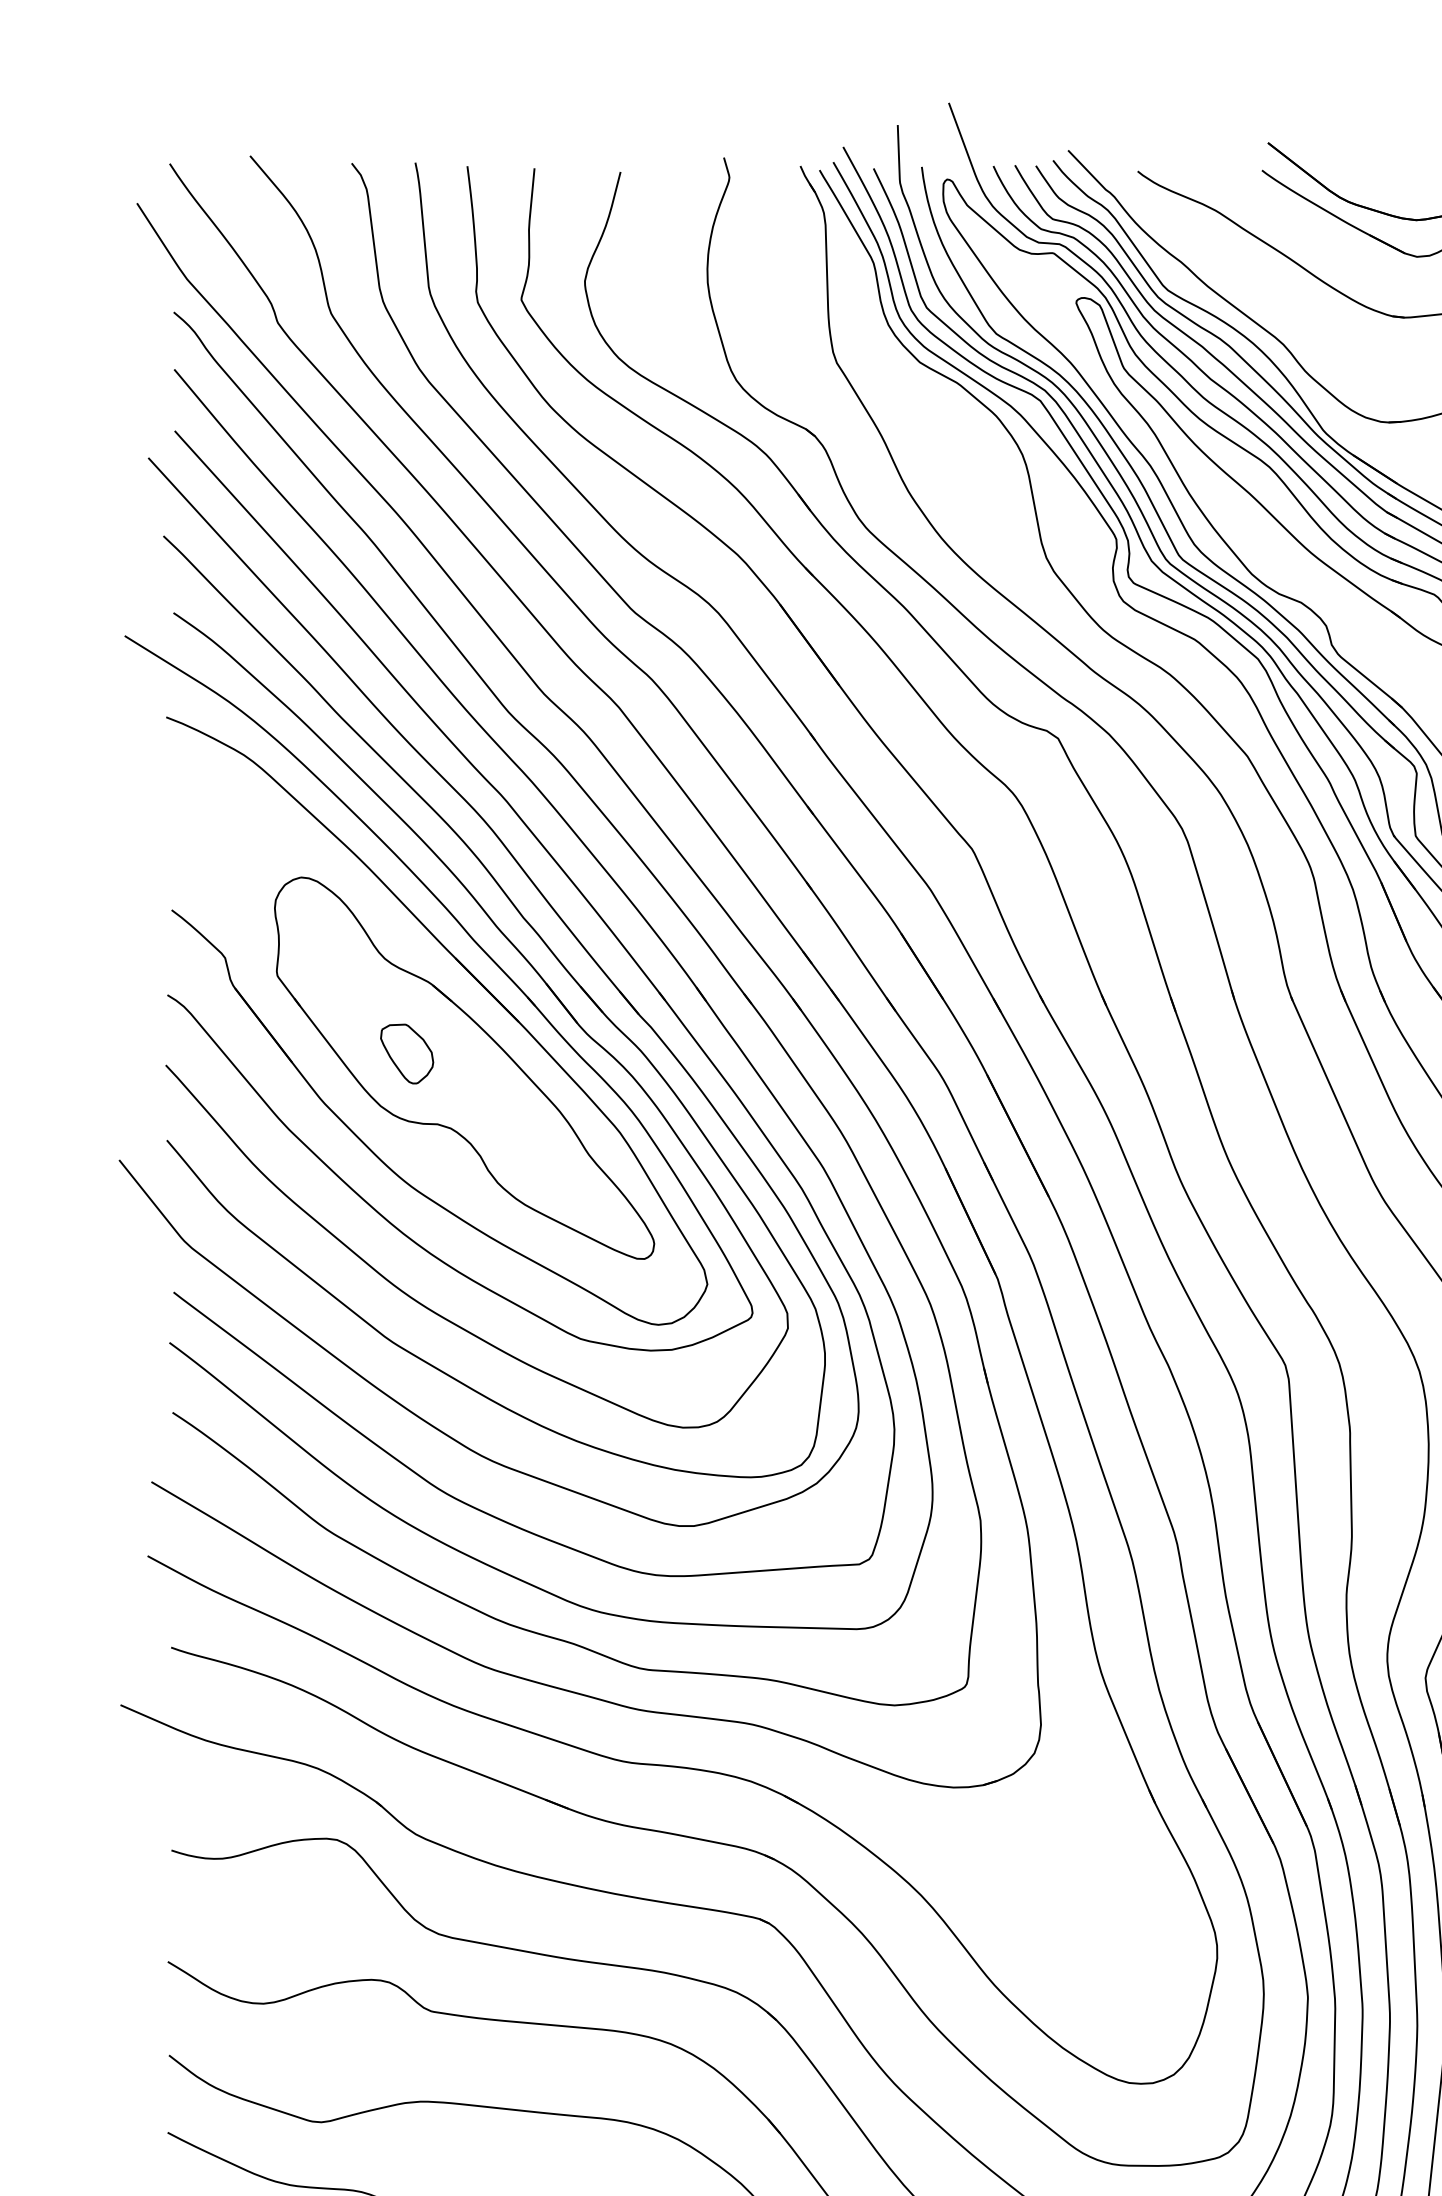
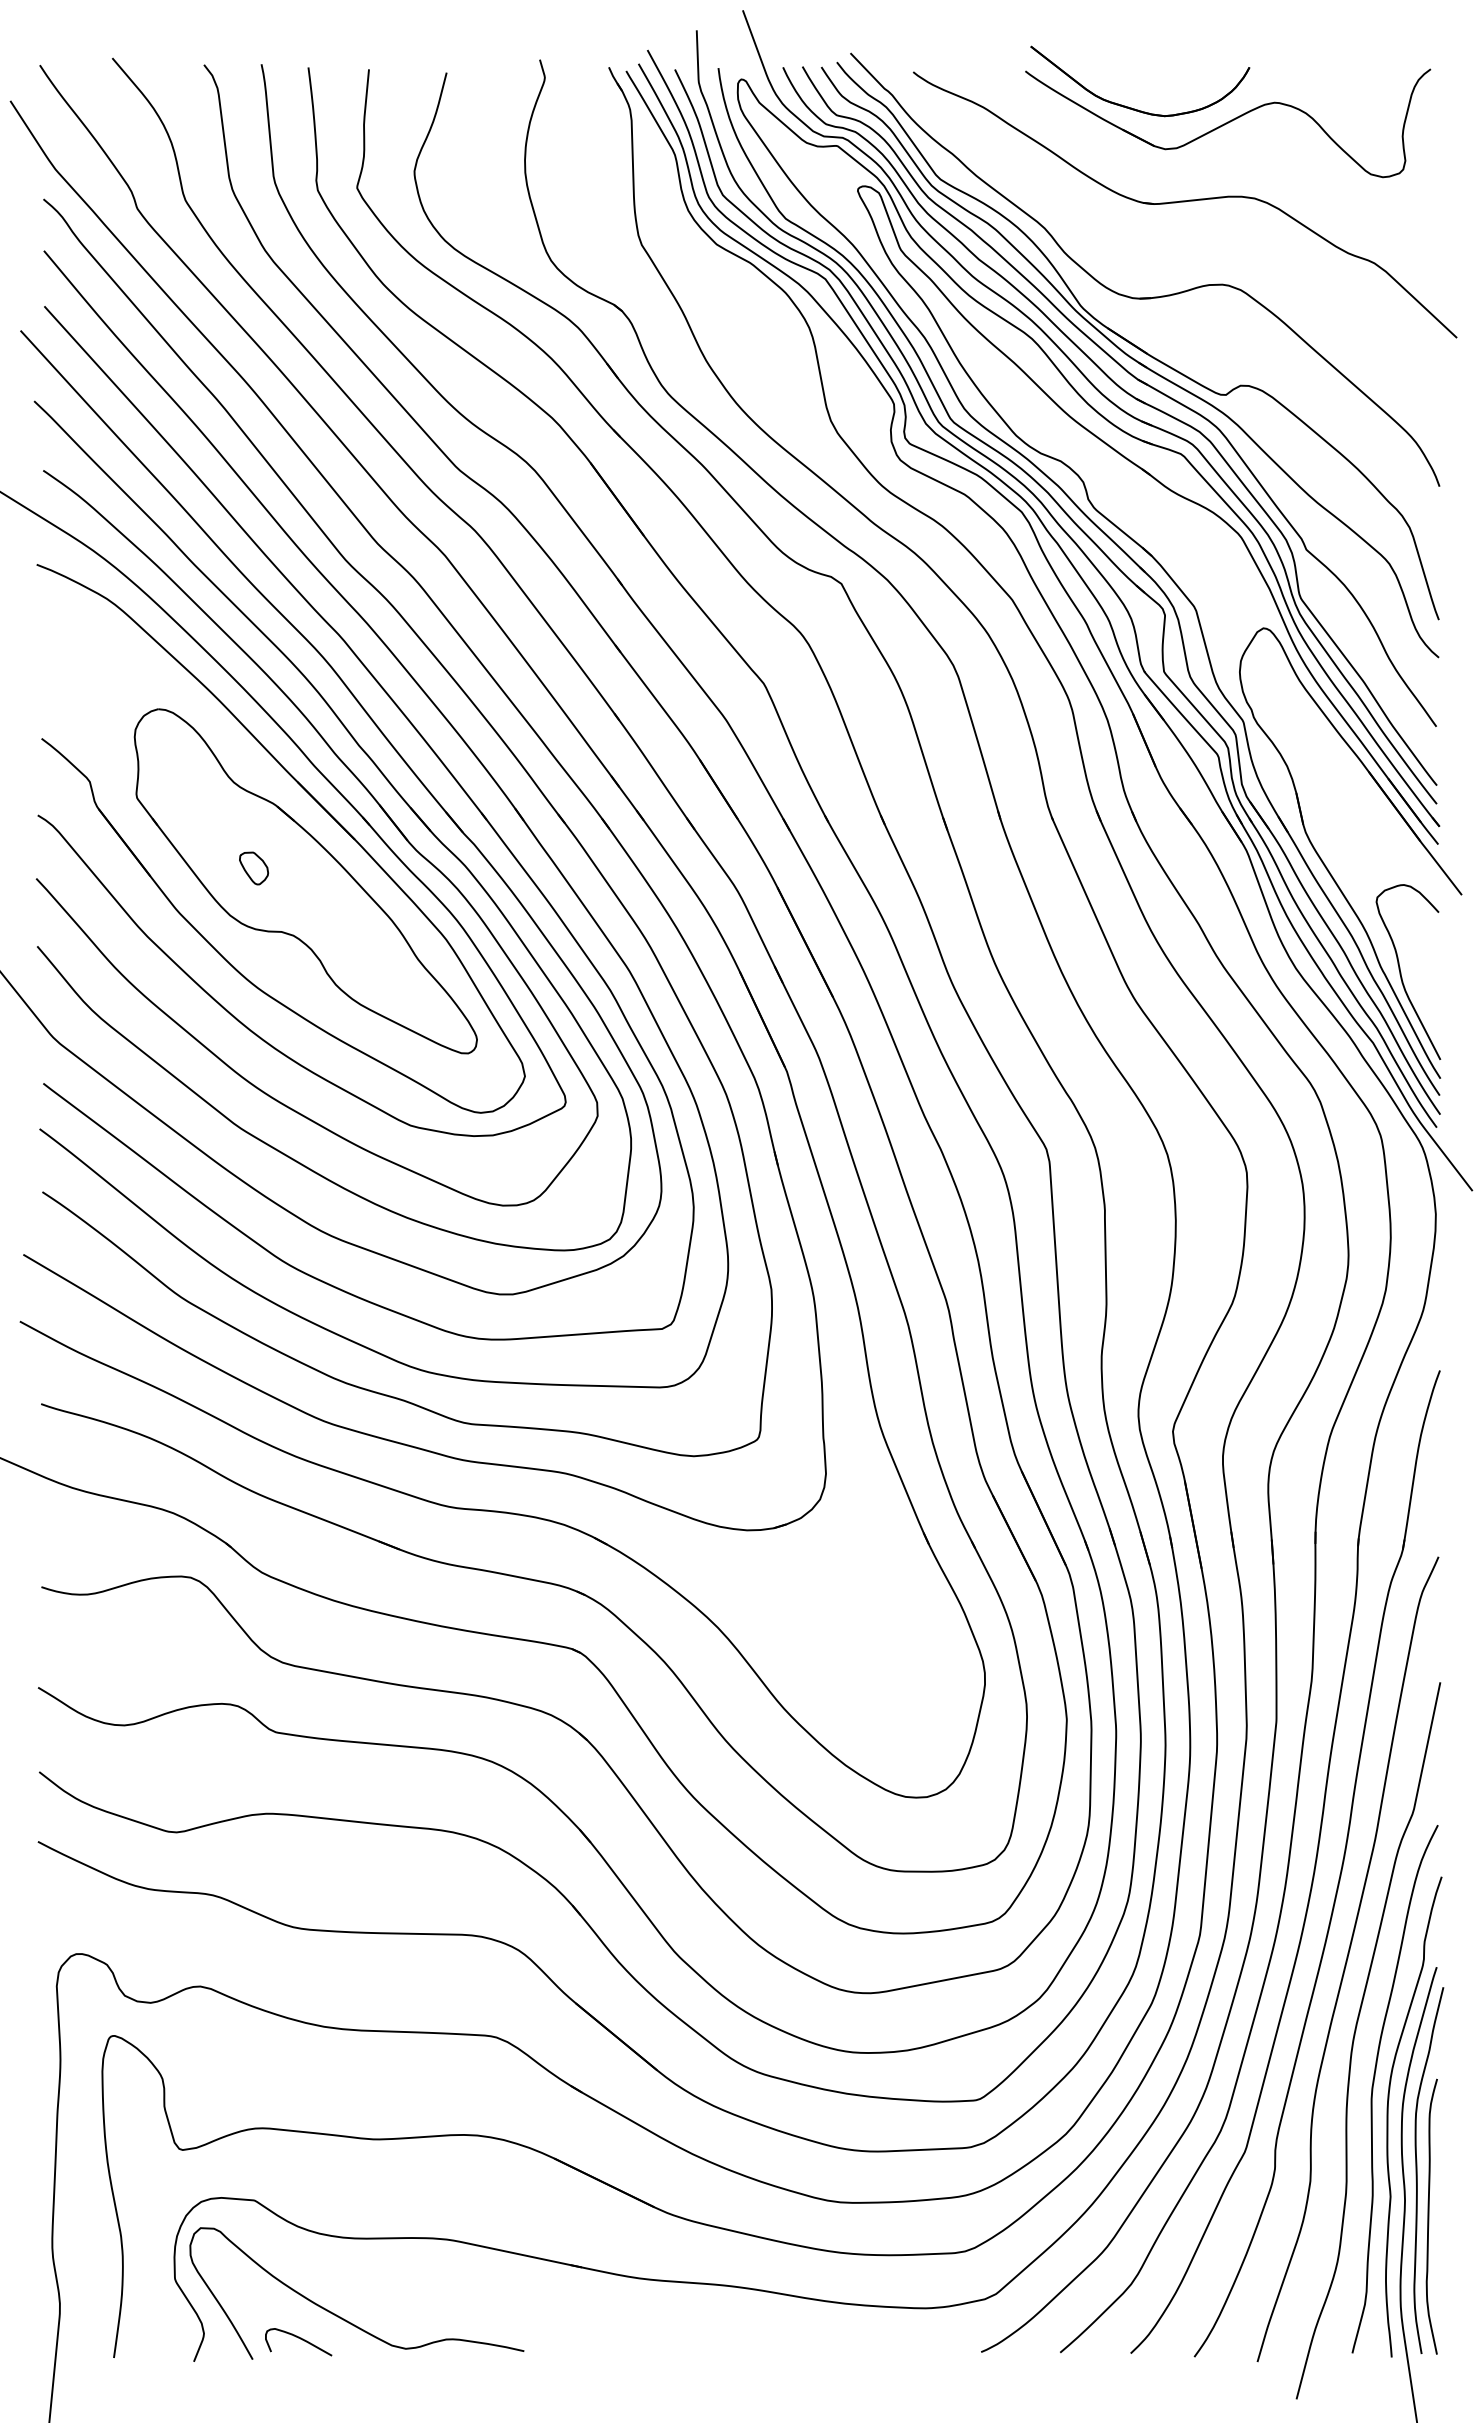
part: (406, 1054) -> (253, 868), size x0.6

